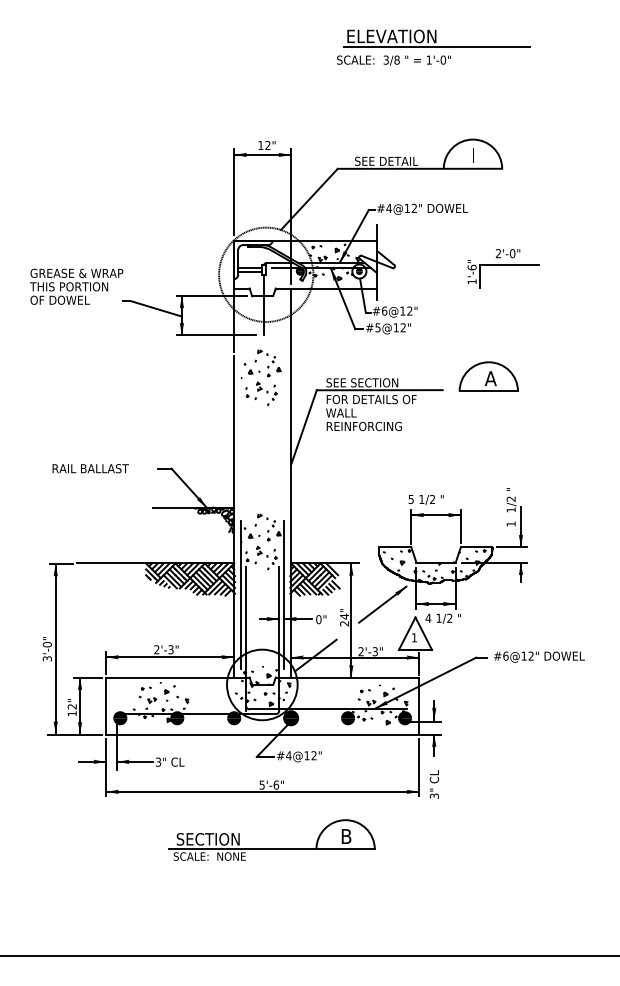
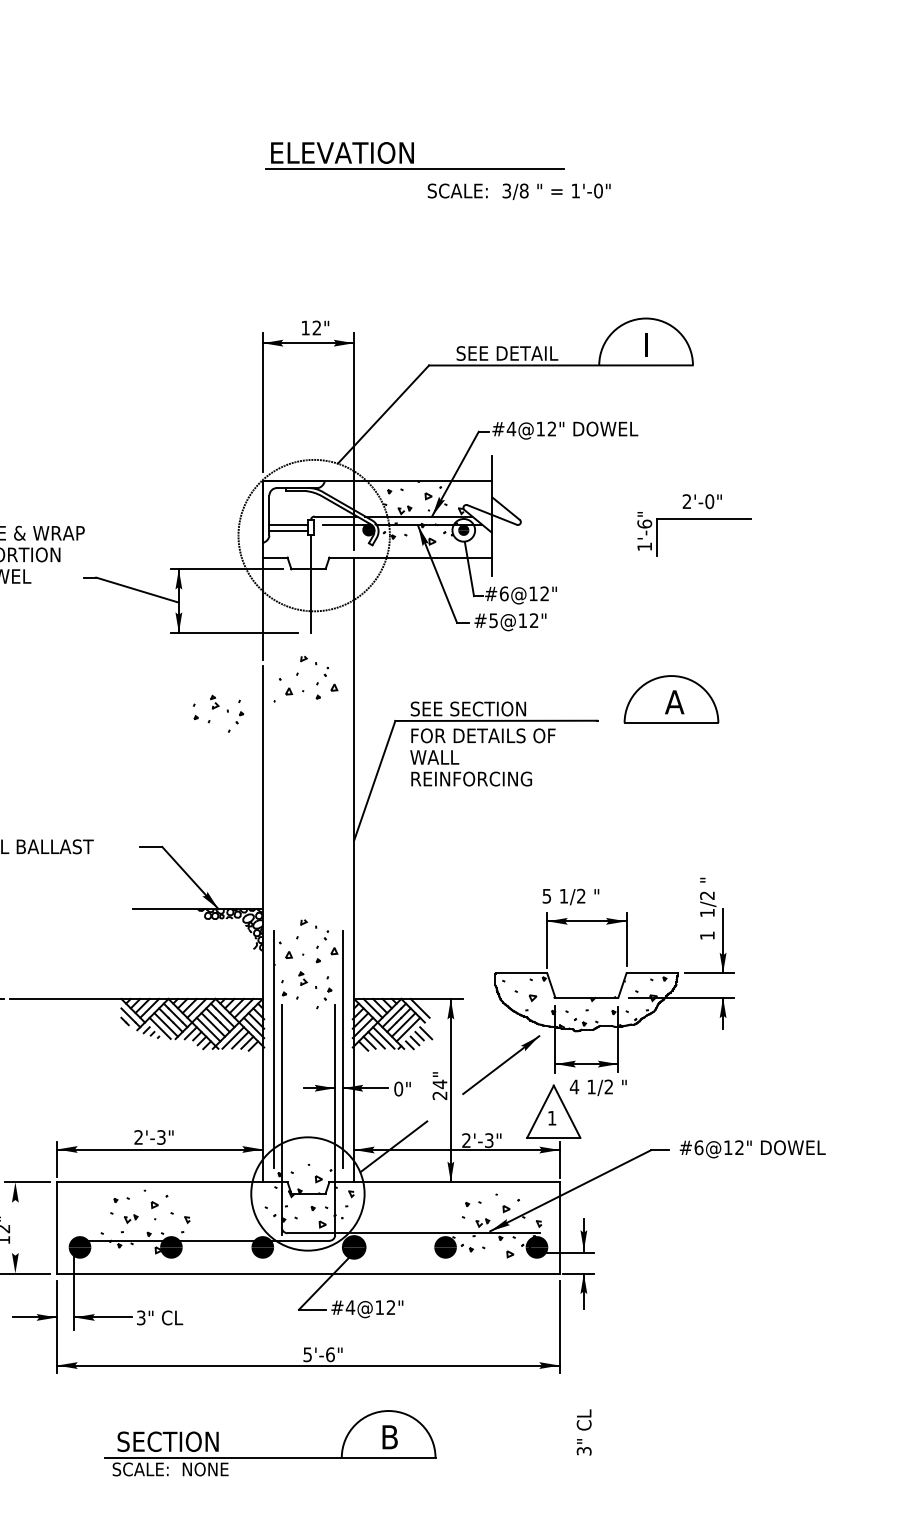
part: (436, 38) -> (414, 156), moved
part: (261, 393) -> (218, 713), moved
line: (80, 705) -> (16, 1226), removed
text: (433, 784) -> (582, 1432), moved
part: (271, 848) -> (269, 1456), moved

